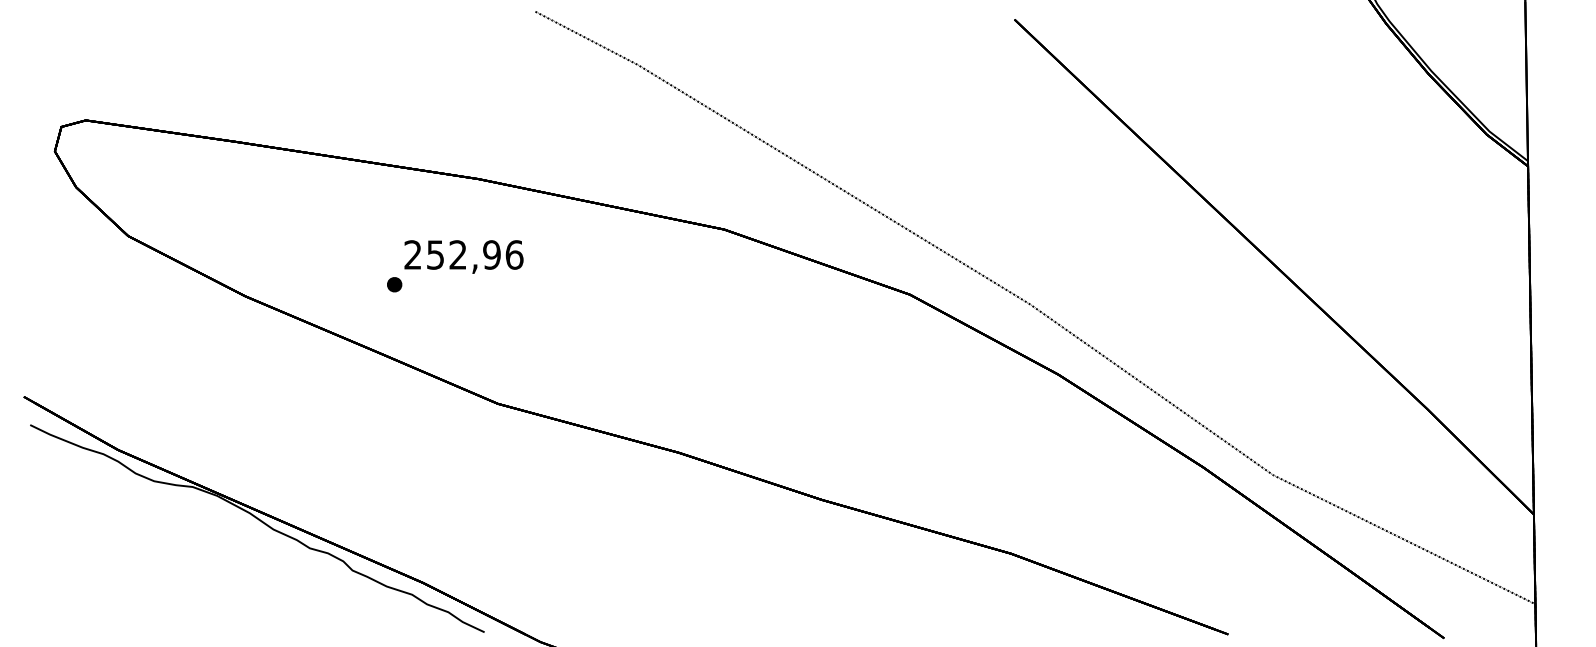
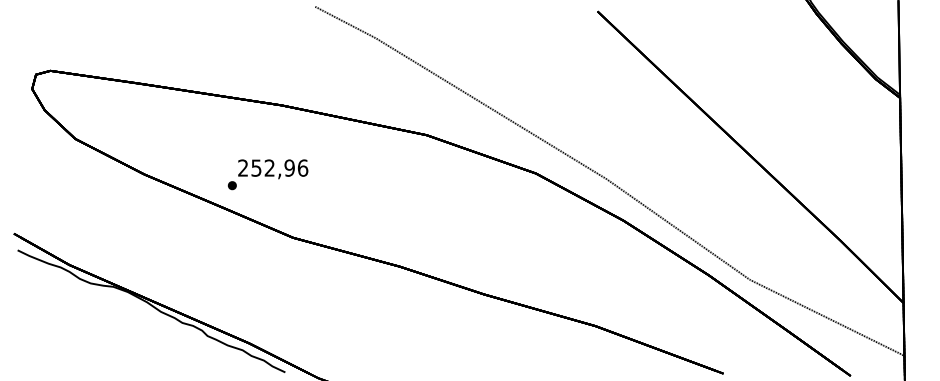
text: (454, 265) -> (267, 174), moved

